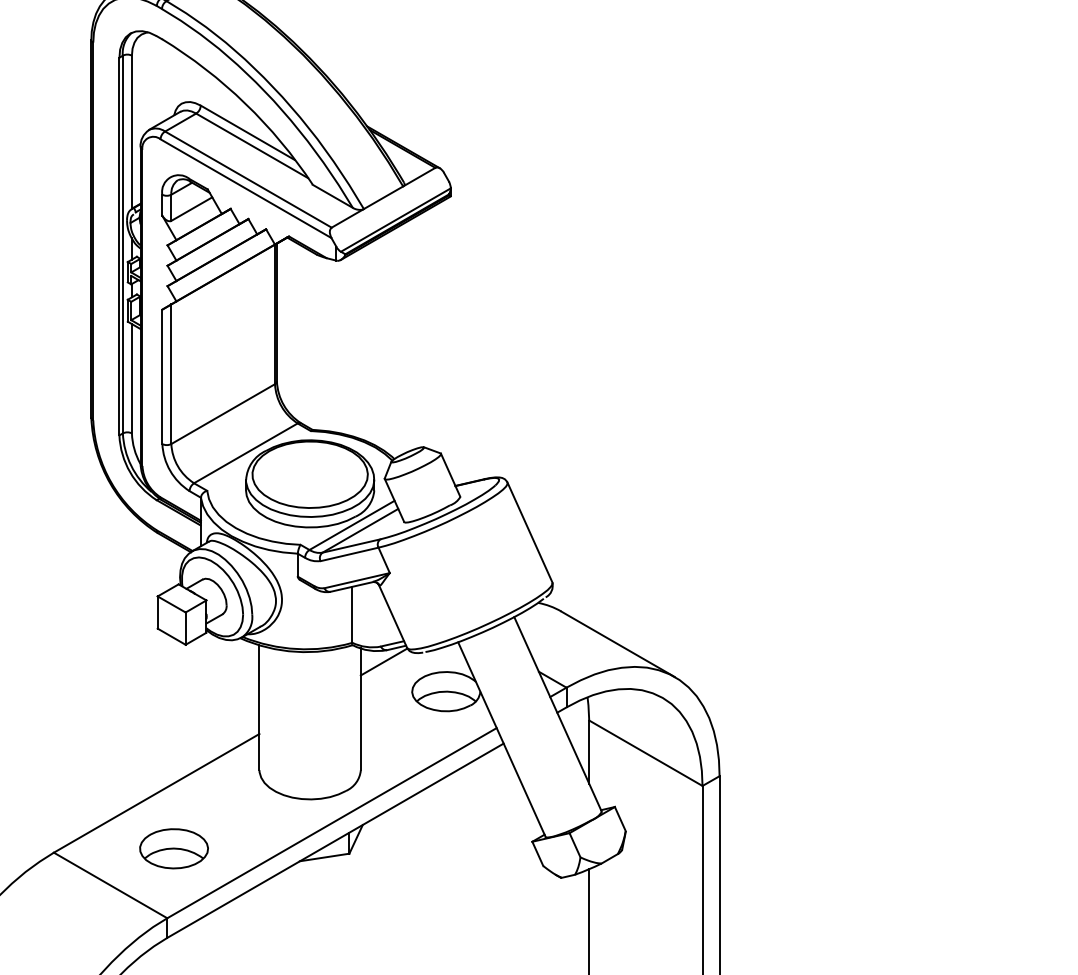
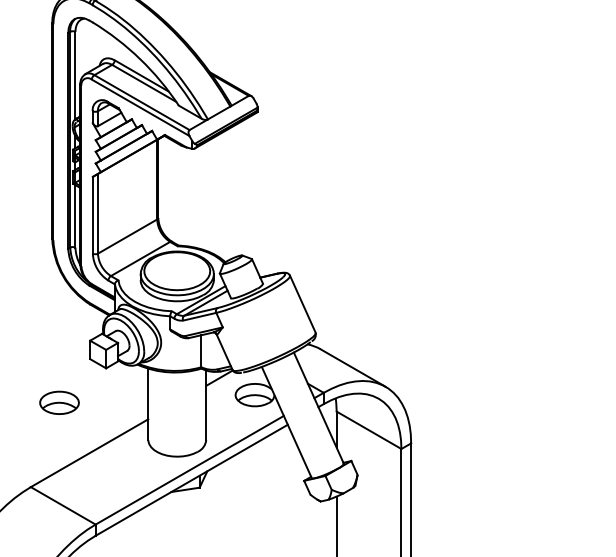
part: (174, 848) -> (59, 402), moved

